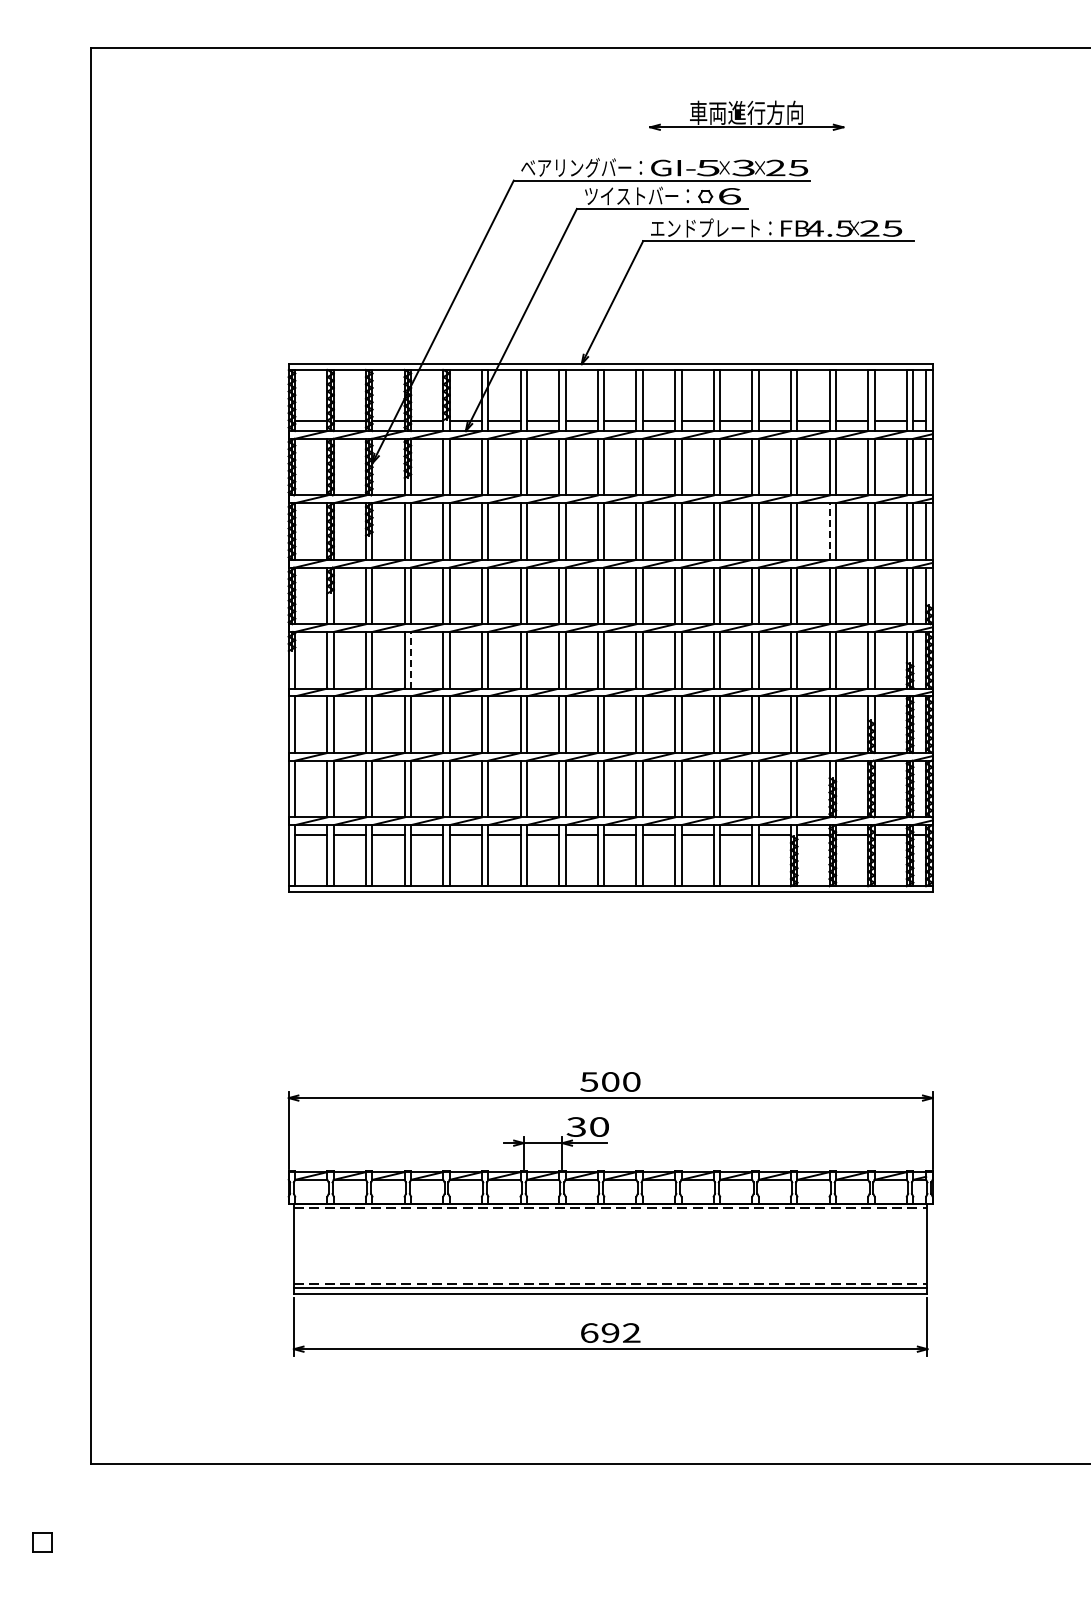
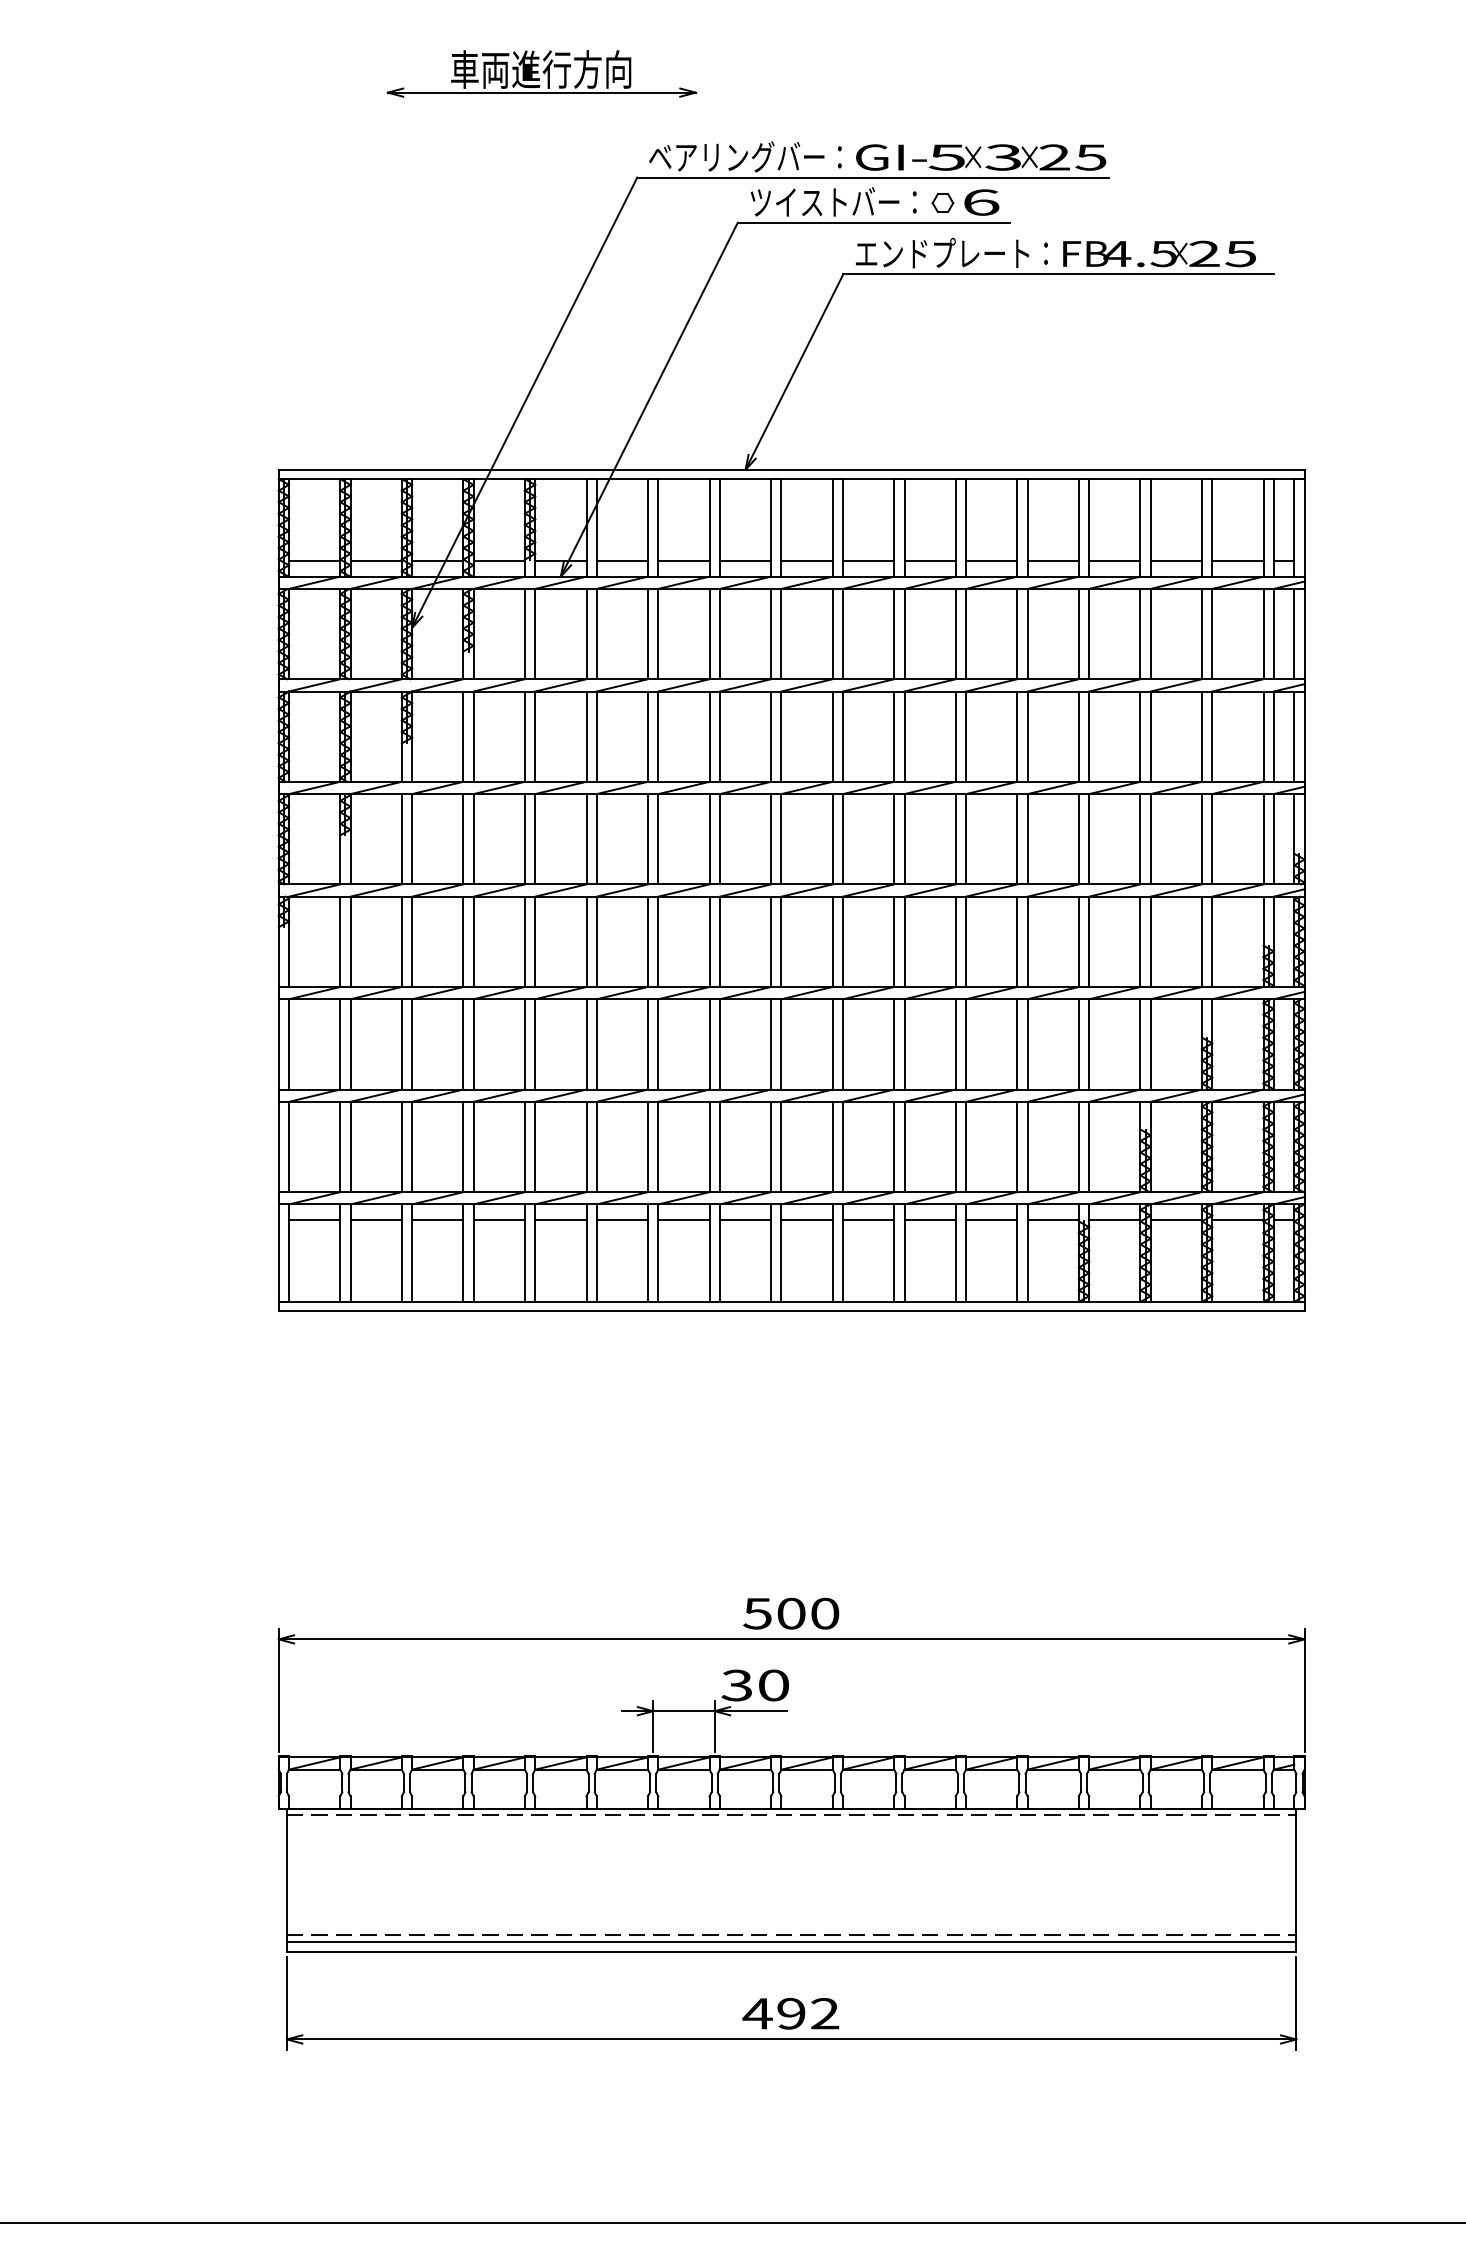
part: (746, 115) -> (541, 73), moved
line: (829, 531) -> (1140, 736), dashed -> solid
line: (411, 659) -> (474, 940), dashed -> solid
text: (588, 1332) -> (756, 2012), 692 -> 492

